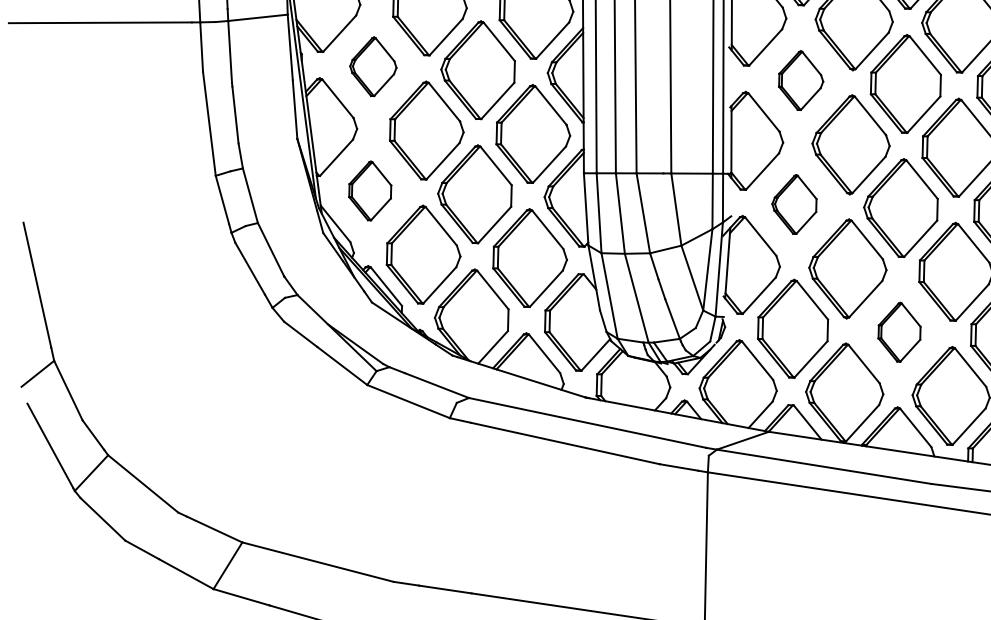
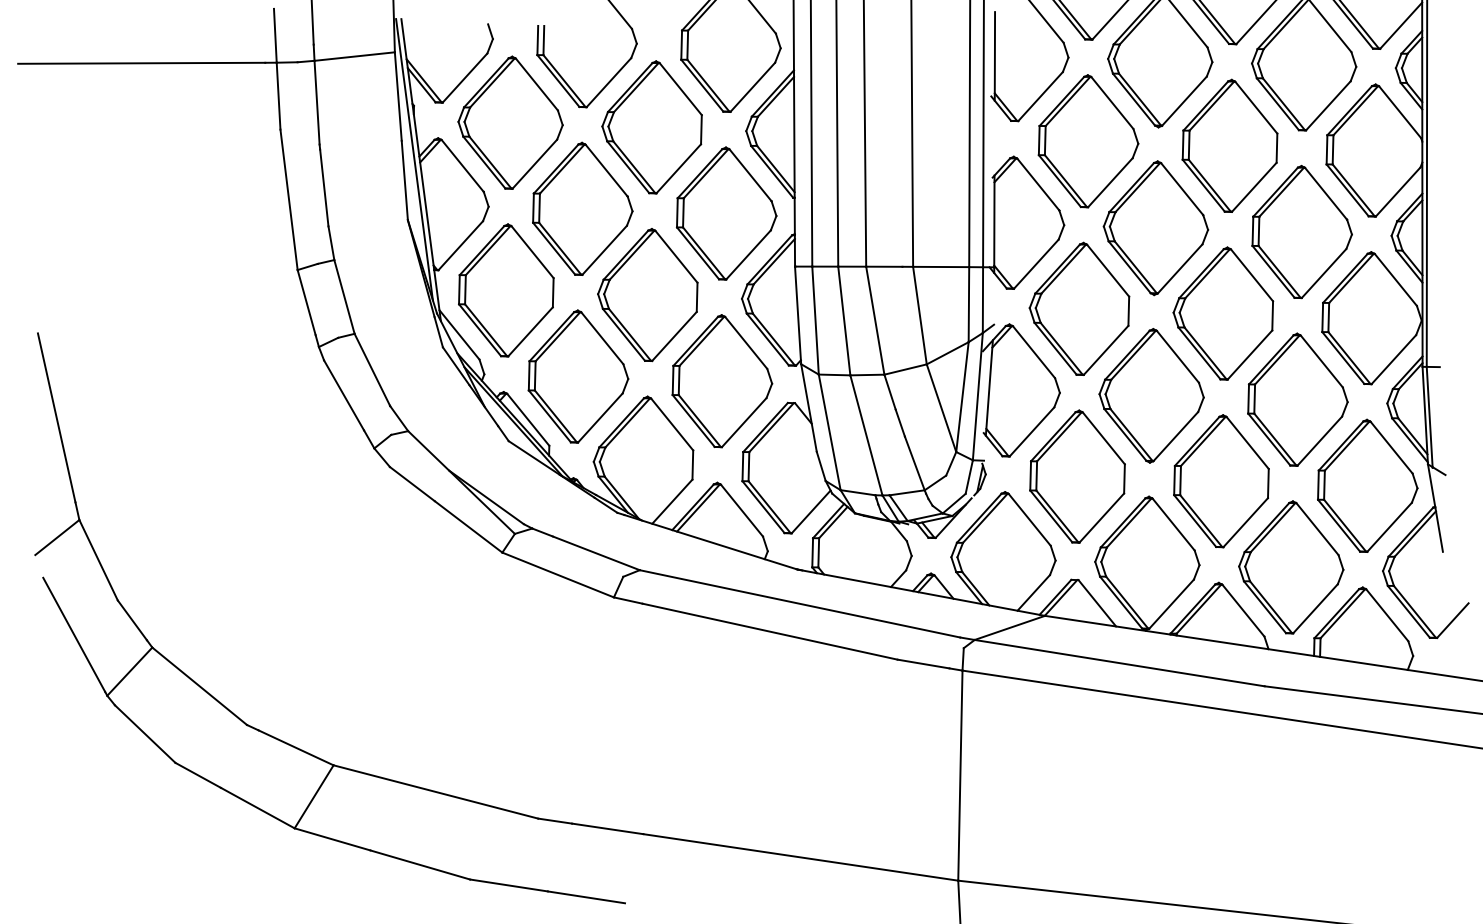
part: (373, 66) -> (510, 122), size x1.67
part: (801, 80) -> (1088, 141), size x1.67
part: (370, 190) -> (506, 290), size x1.67
part: (794, 204) -> (1079, 308), size x1.67
part: (899, 332) -> (1221, 481), size x1.67

